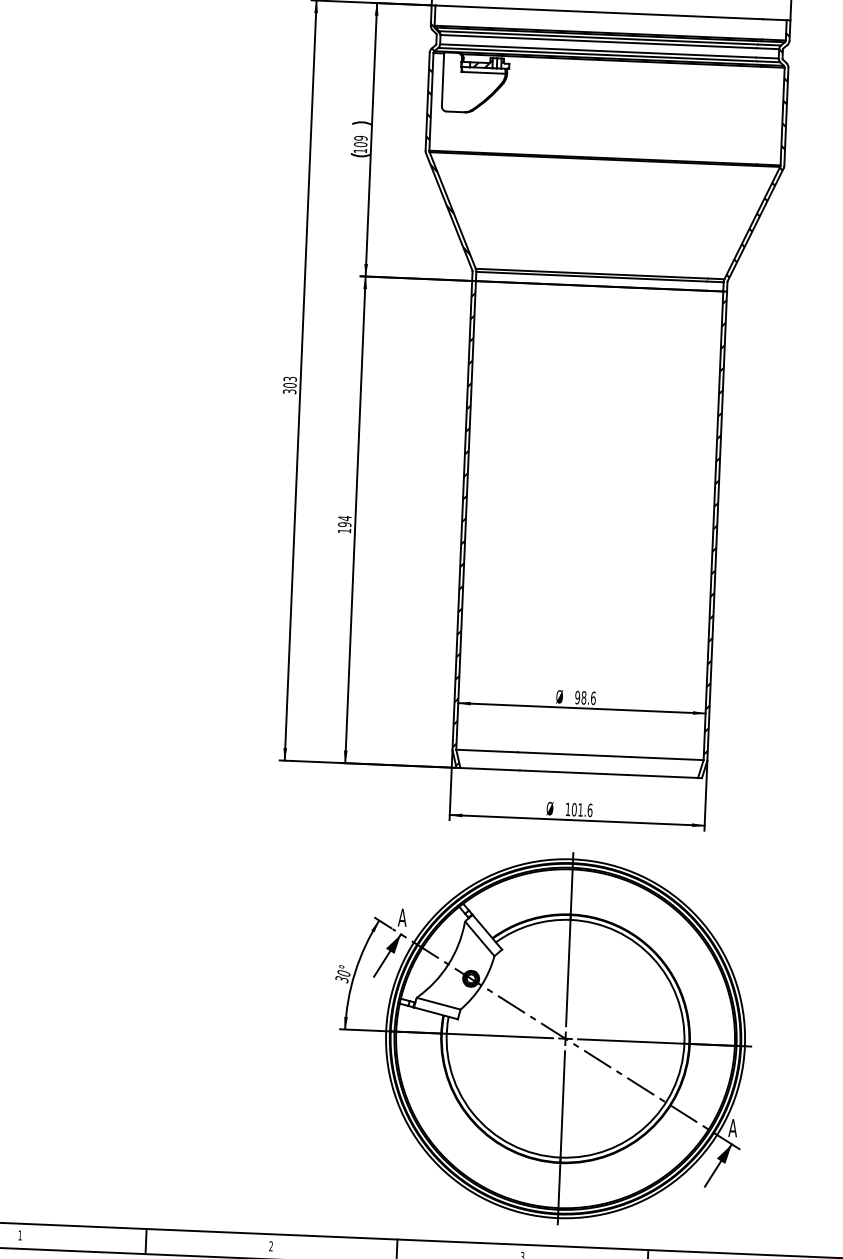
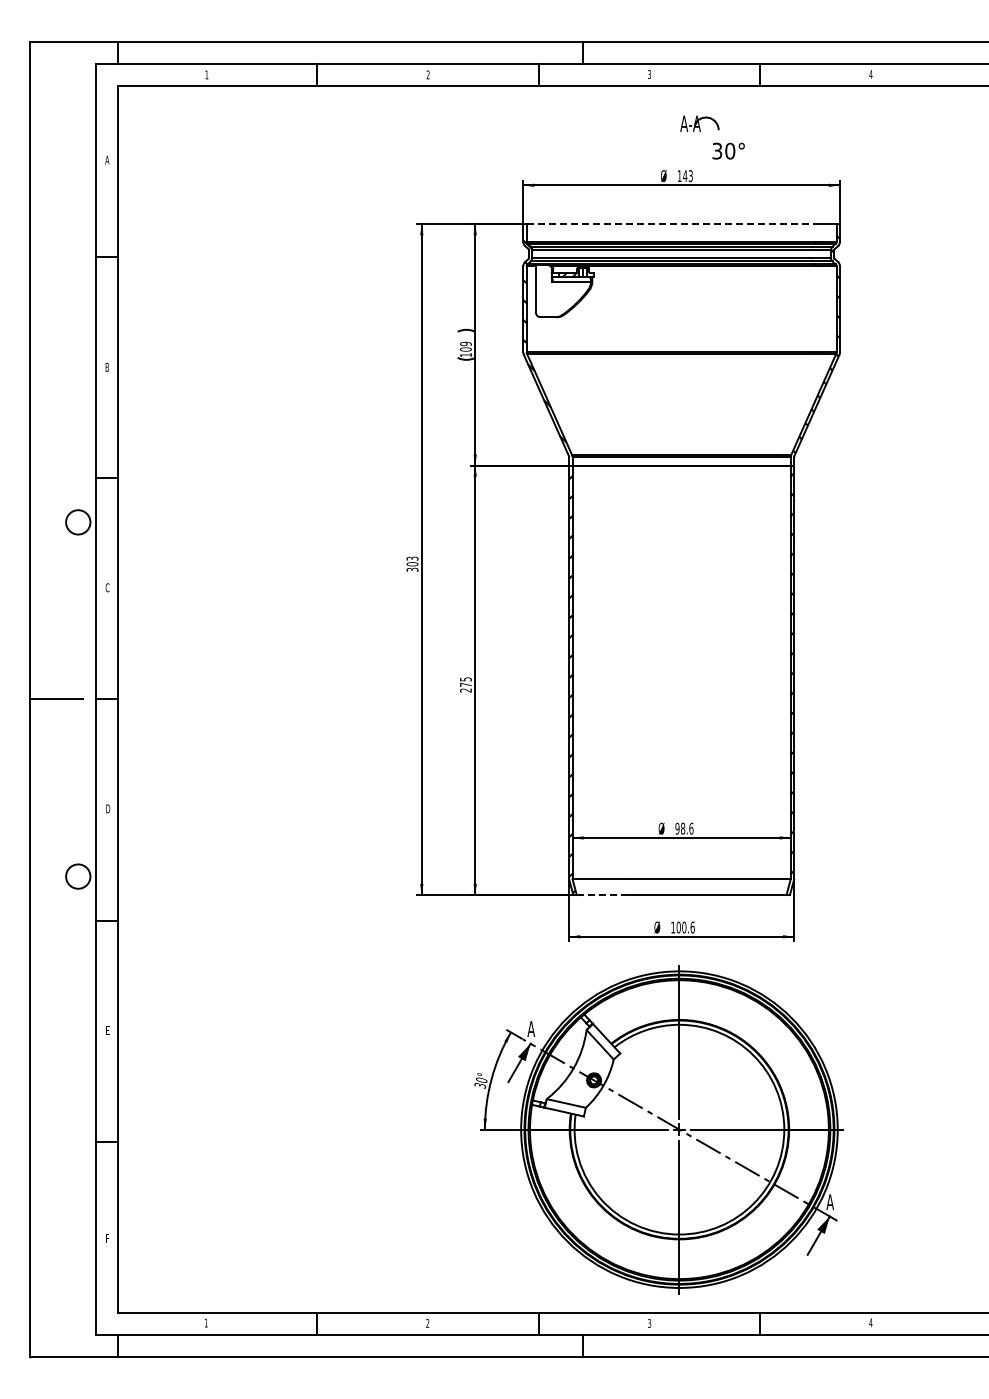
line: (599, 12) -> (671, 224), solid -> dashed
text: (344, 524) -> (465, 684), 194 -> 275
line: (490, 769) -> (603, 895), solid -> dashed
text: (580, 809) -> (684, 927), 101.6 -> 100.6

